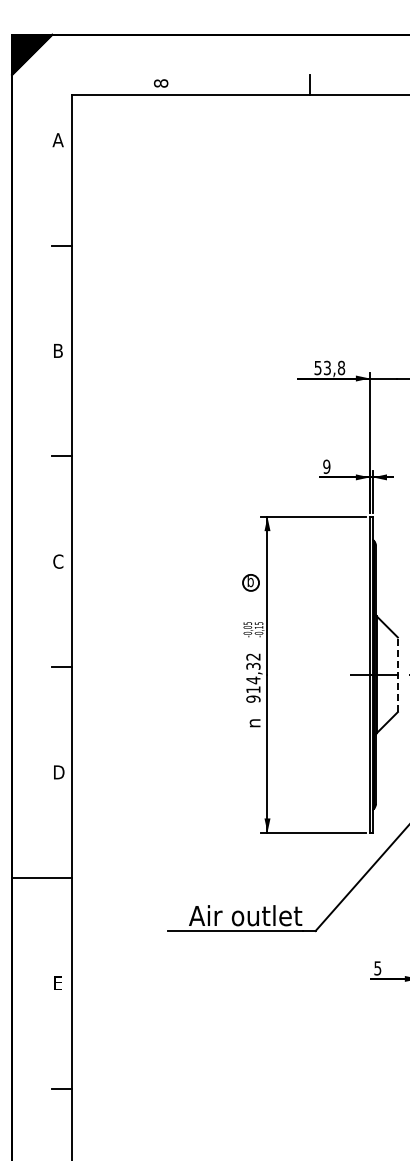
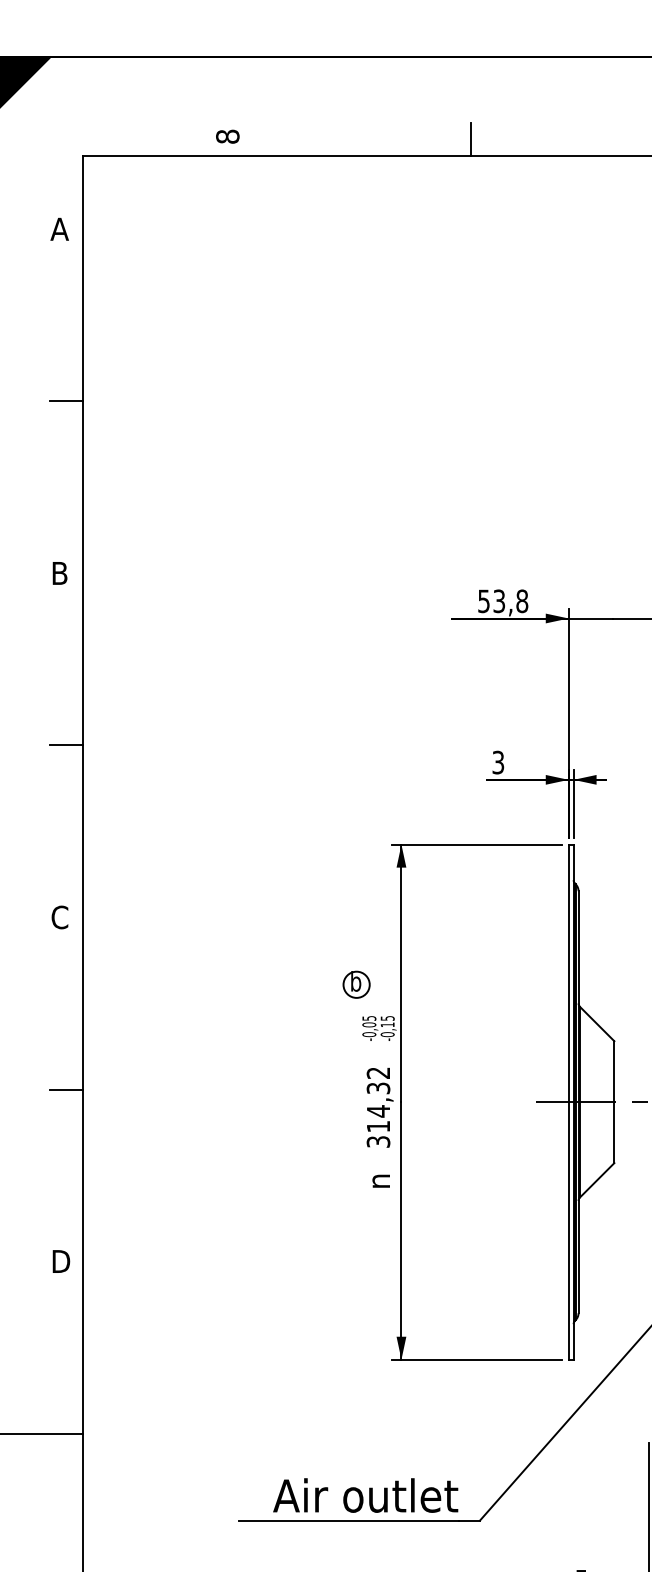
text: (326, 466) -> (497, 762), 9 -> 3
part: (250, 582) -> (355, 984), moved
line: (397, 674) -> (613, 1101), dashed -> solid
text: (253, 698) -> (378, 1140), 914,32 -> 314,32

